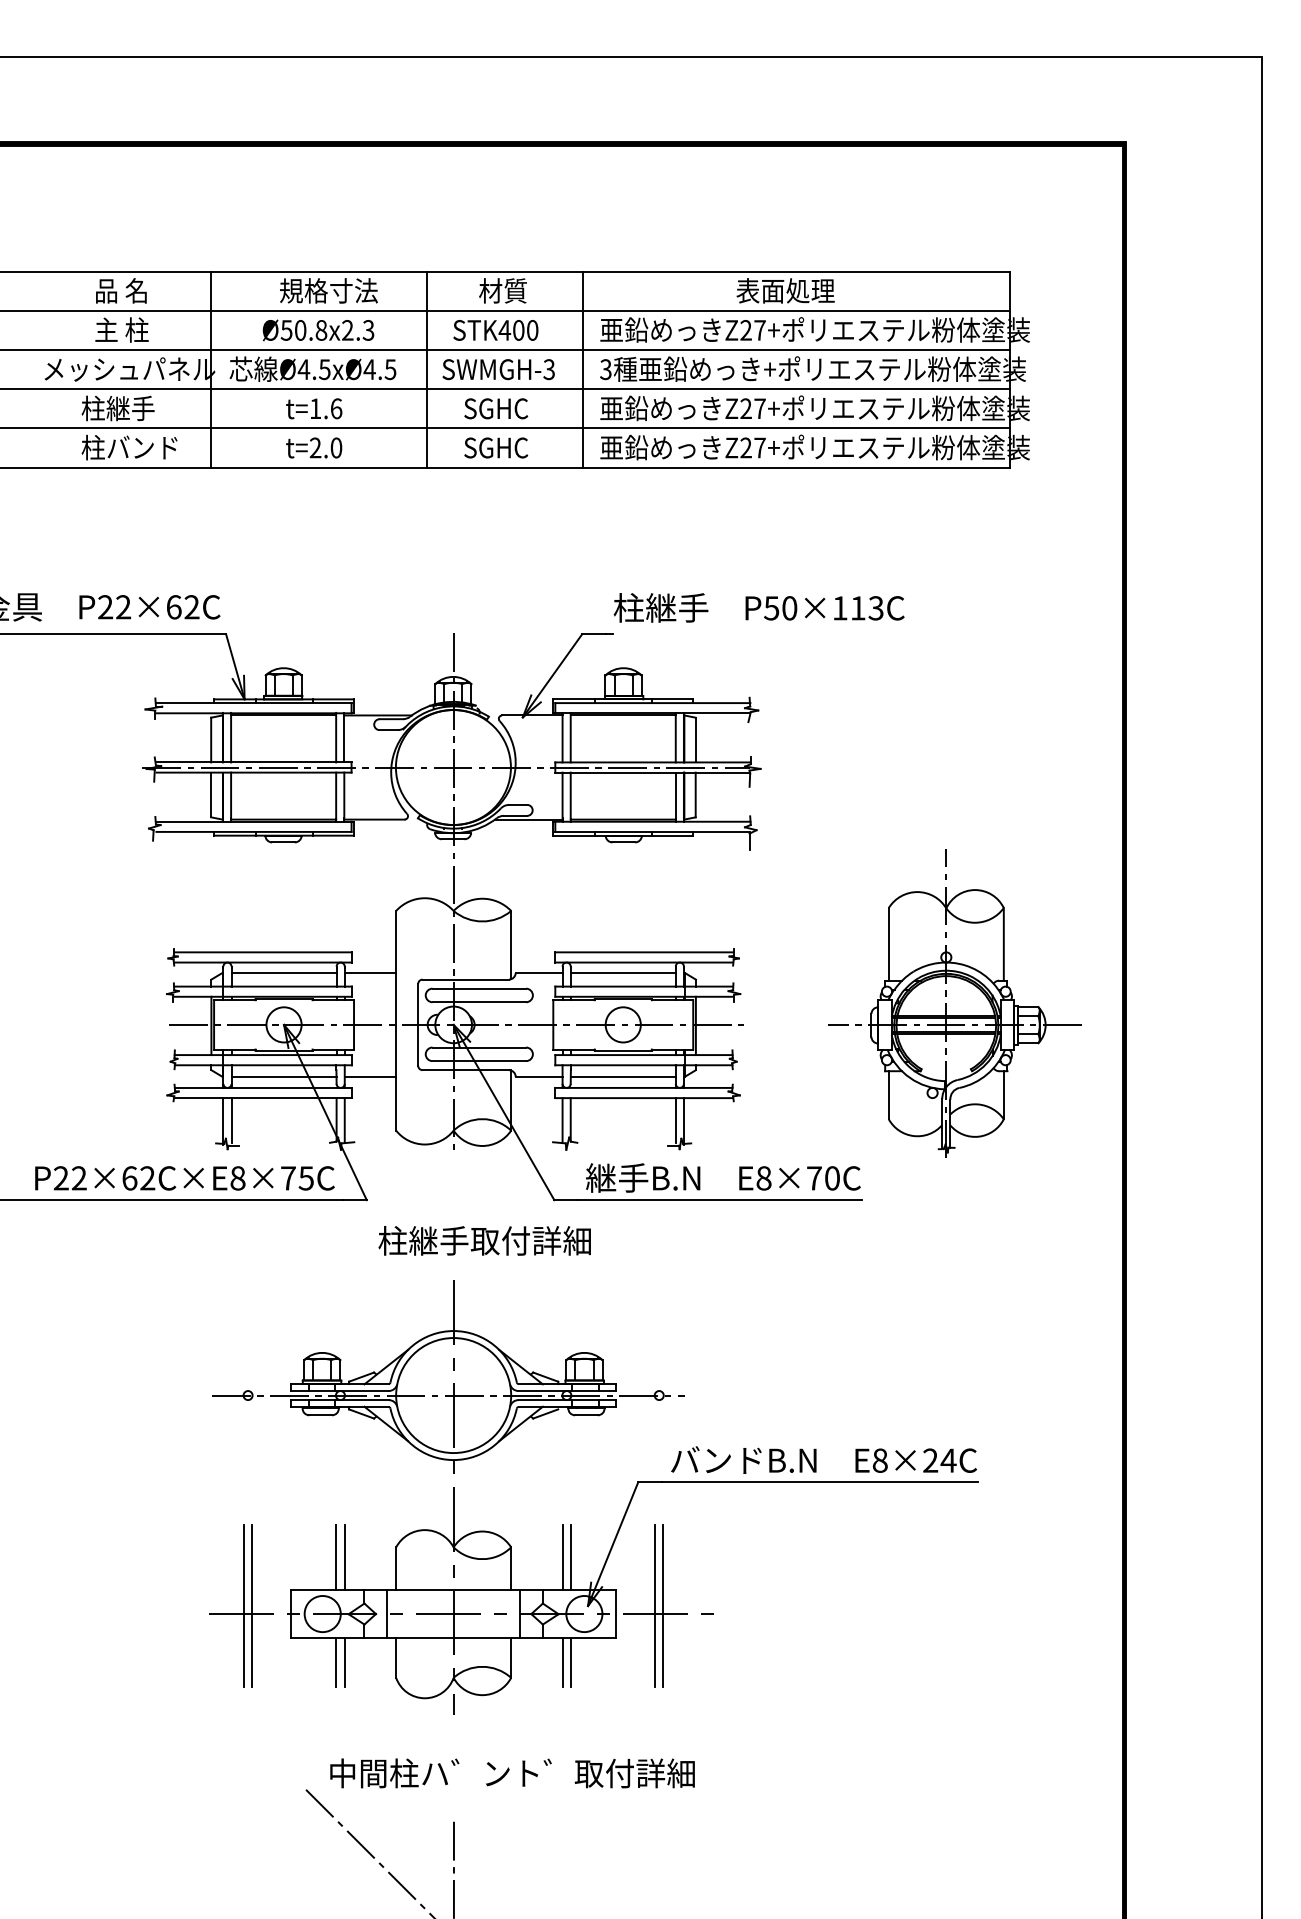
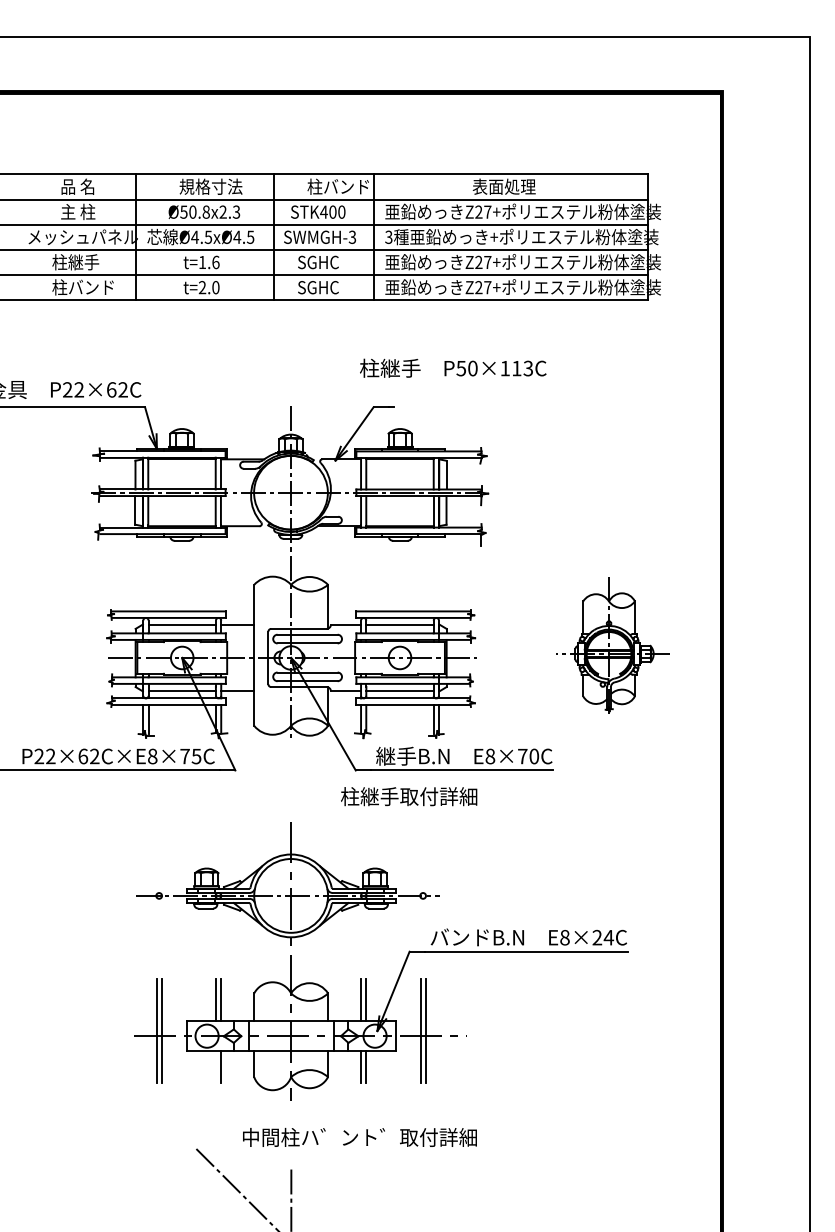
text: (527, 290) -> (338, 186), 材質 -> 柱バンド
text: (759, 606) -> (453, 367), moved
part: (954, 1003) -> (612, 644), size x0.7
text: (485, 1240) -> (409, 796), moved
line: (335, 1661) -> (215, 1066), removed
text: (511, 1773) -> (359, 1137), moved

